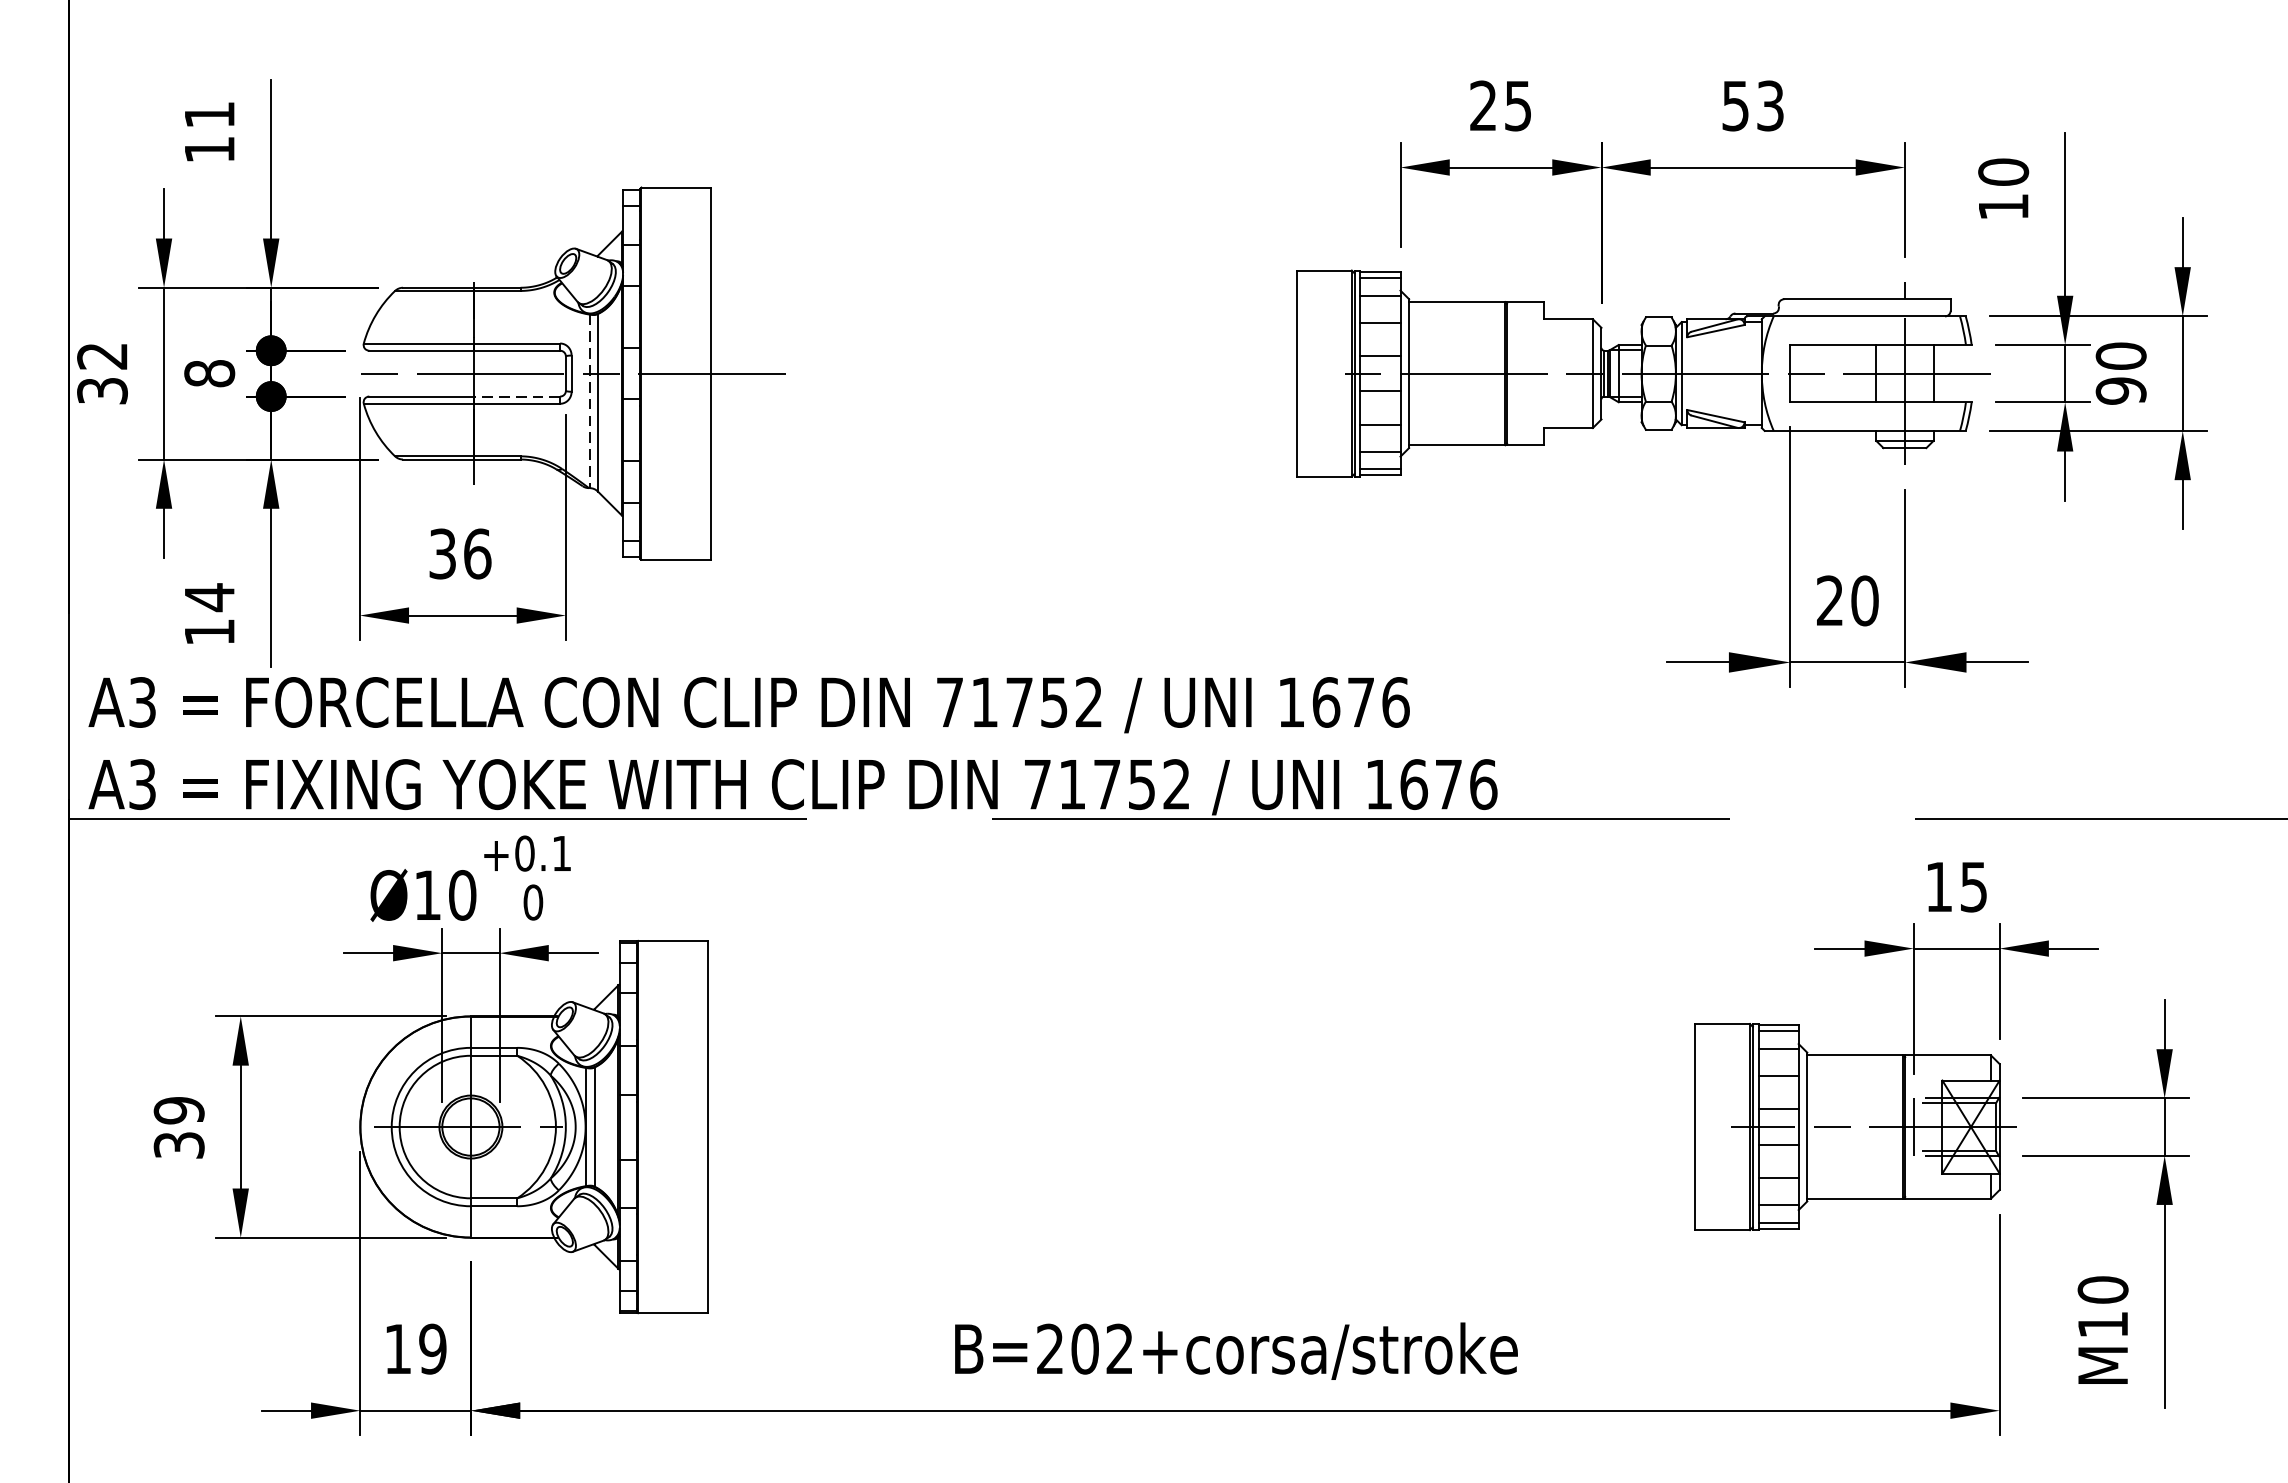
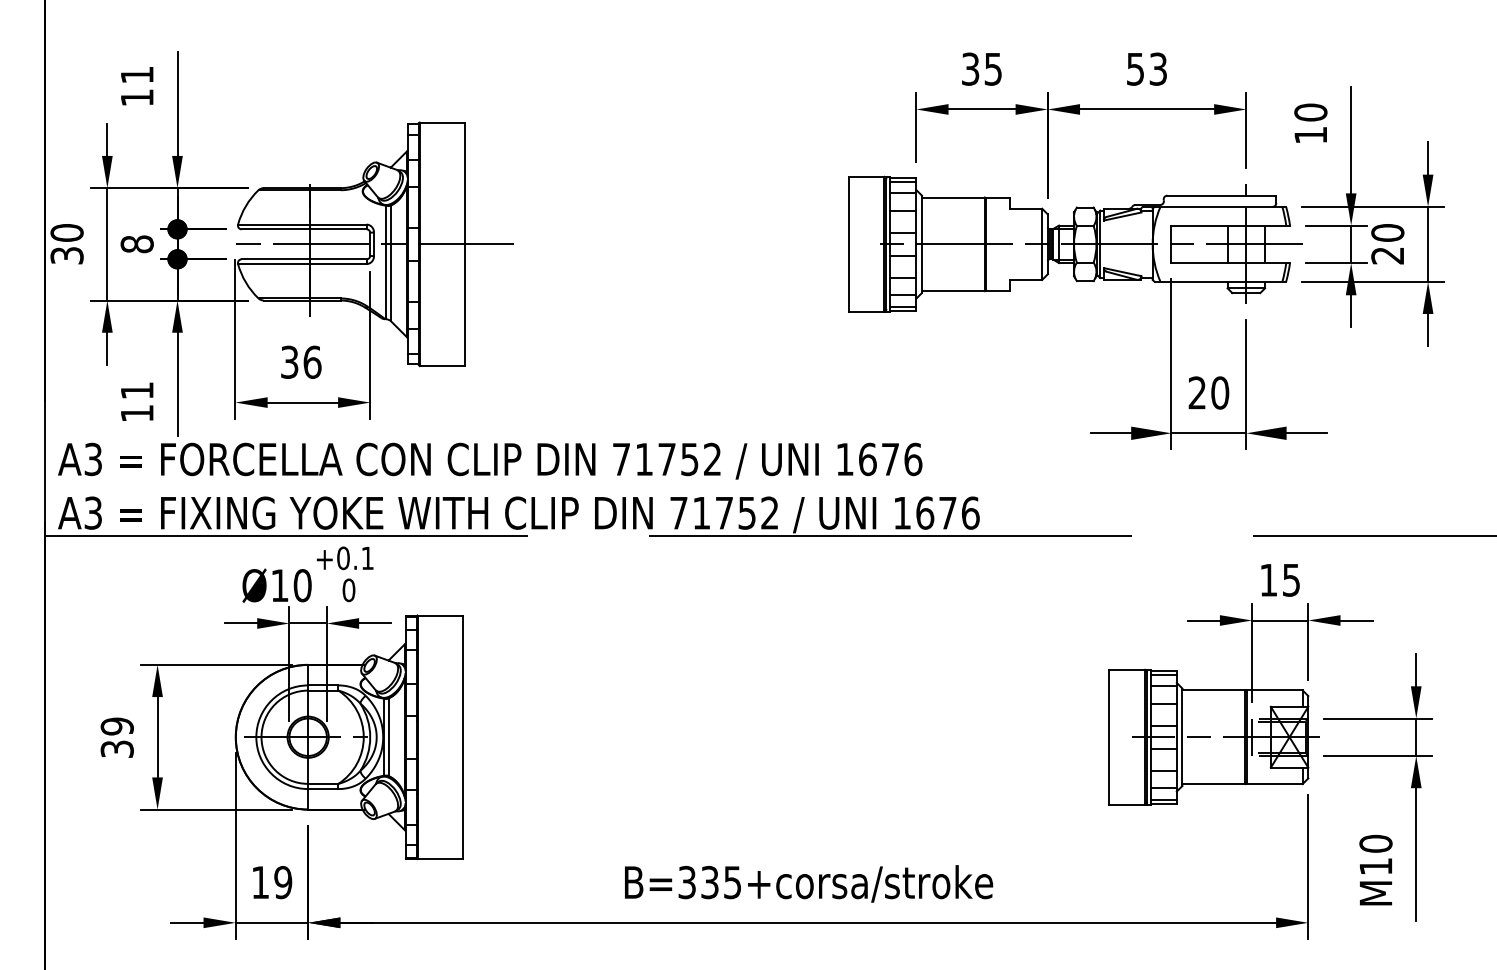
text: (1483, 106) -> (970, 69), 25 -> 35
text: (101, 355) -> (66, 232), 32 -> 30
text: (2120, 390) -> (1387, 255), 90 -> 20
line: (515, 396) -> (337, 259), dashed -> solid
line: (589, 401) -> (385, 262), dashed -> solid
text: (210, 597) -> (137, 390), 14 -> 11
text: (1084, 1349) -> (709, 882), B=202+corsa/stroke -> B=335+corsa/stroke

